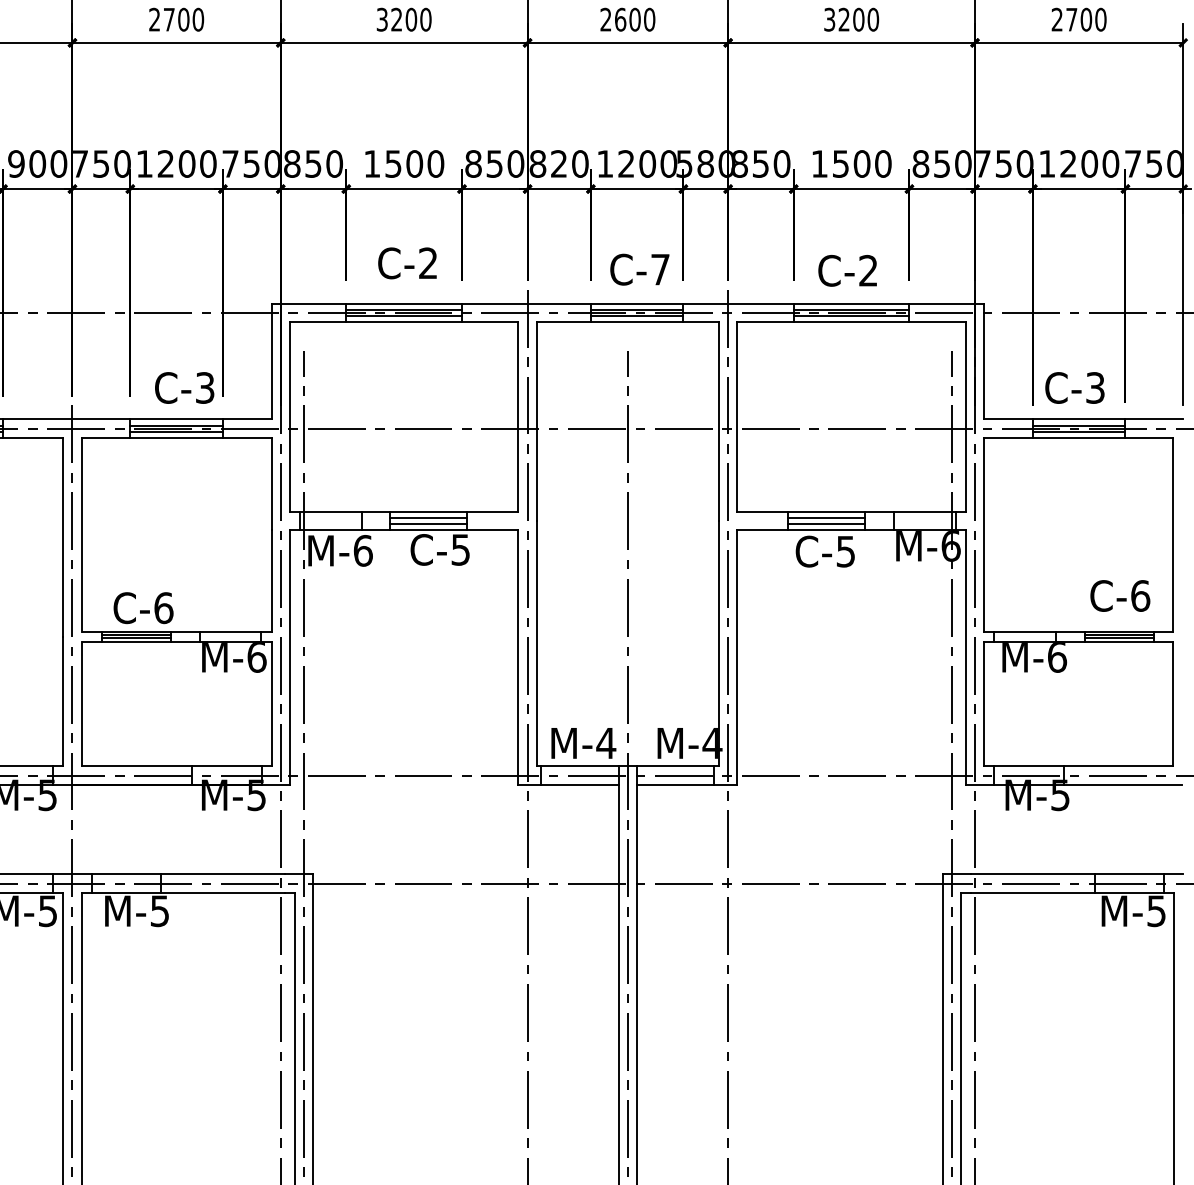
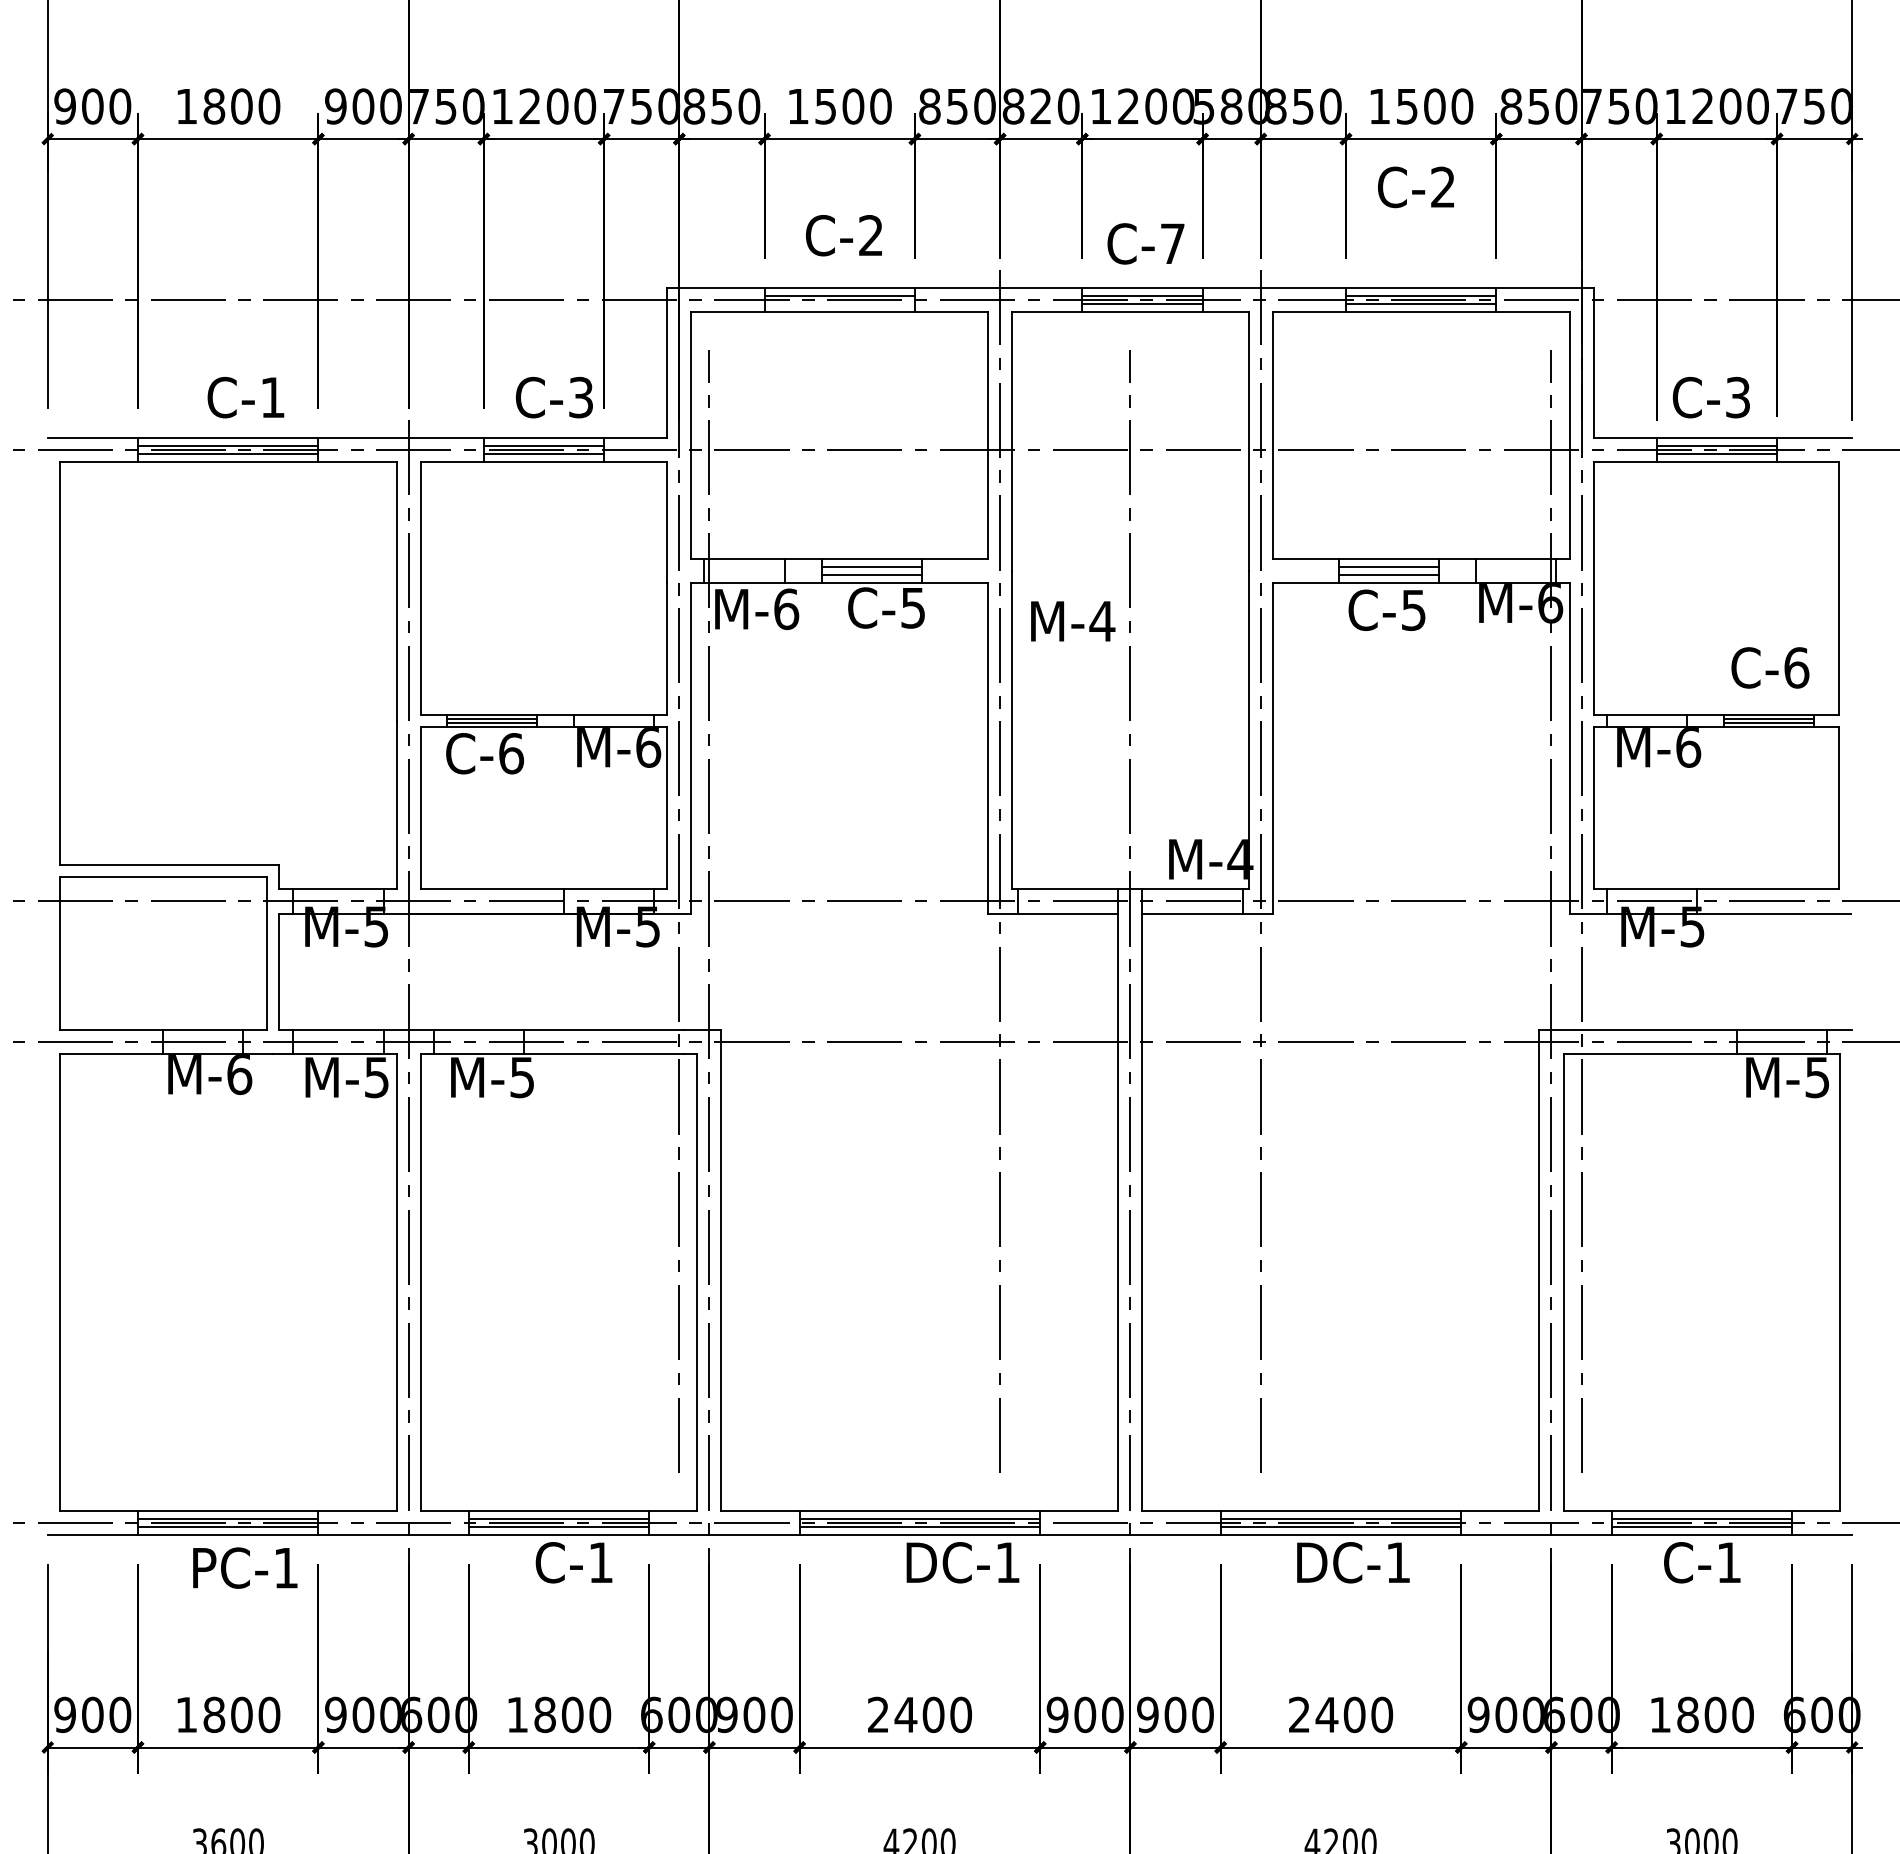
text: (847, 270) -> (1415, 187), moved
line: (404, 316) -> (839, 304), removed
text: (143, 607) -> (485, 753), moved
text: (584, 743) -> (1073, 621), moved

